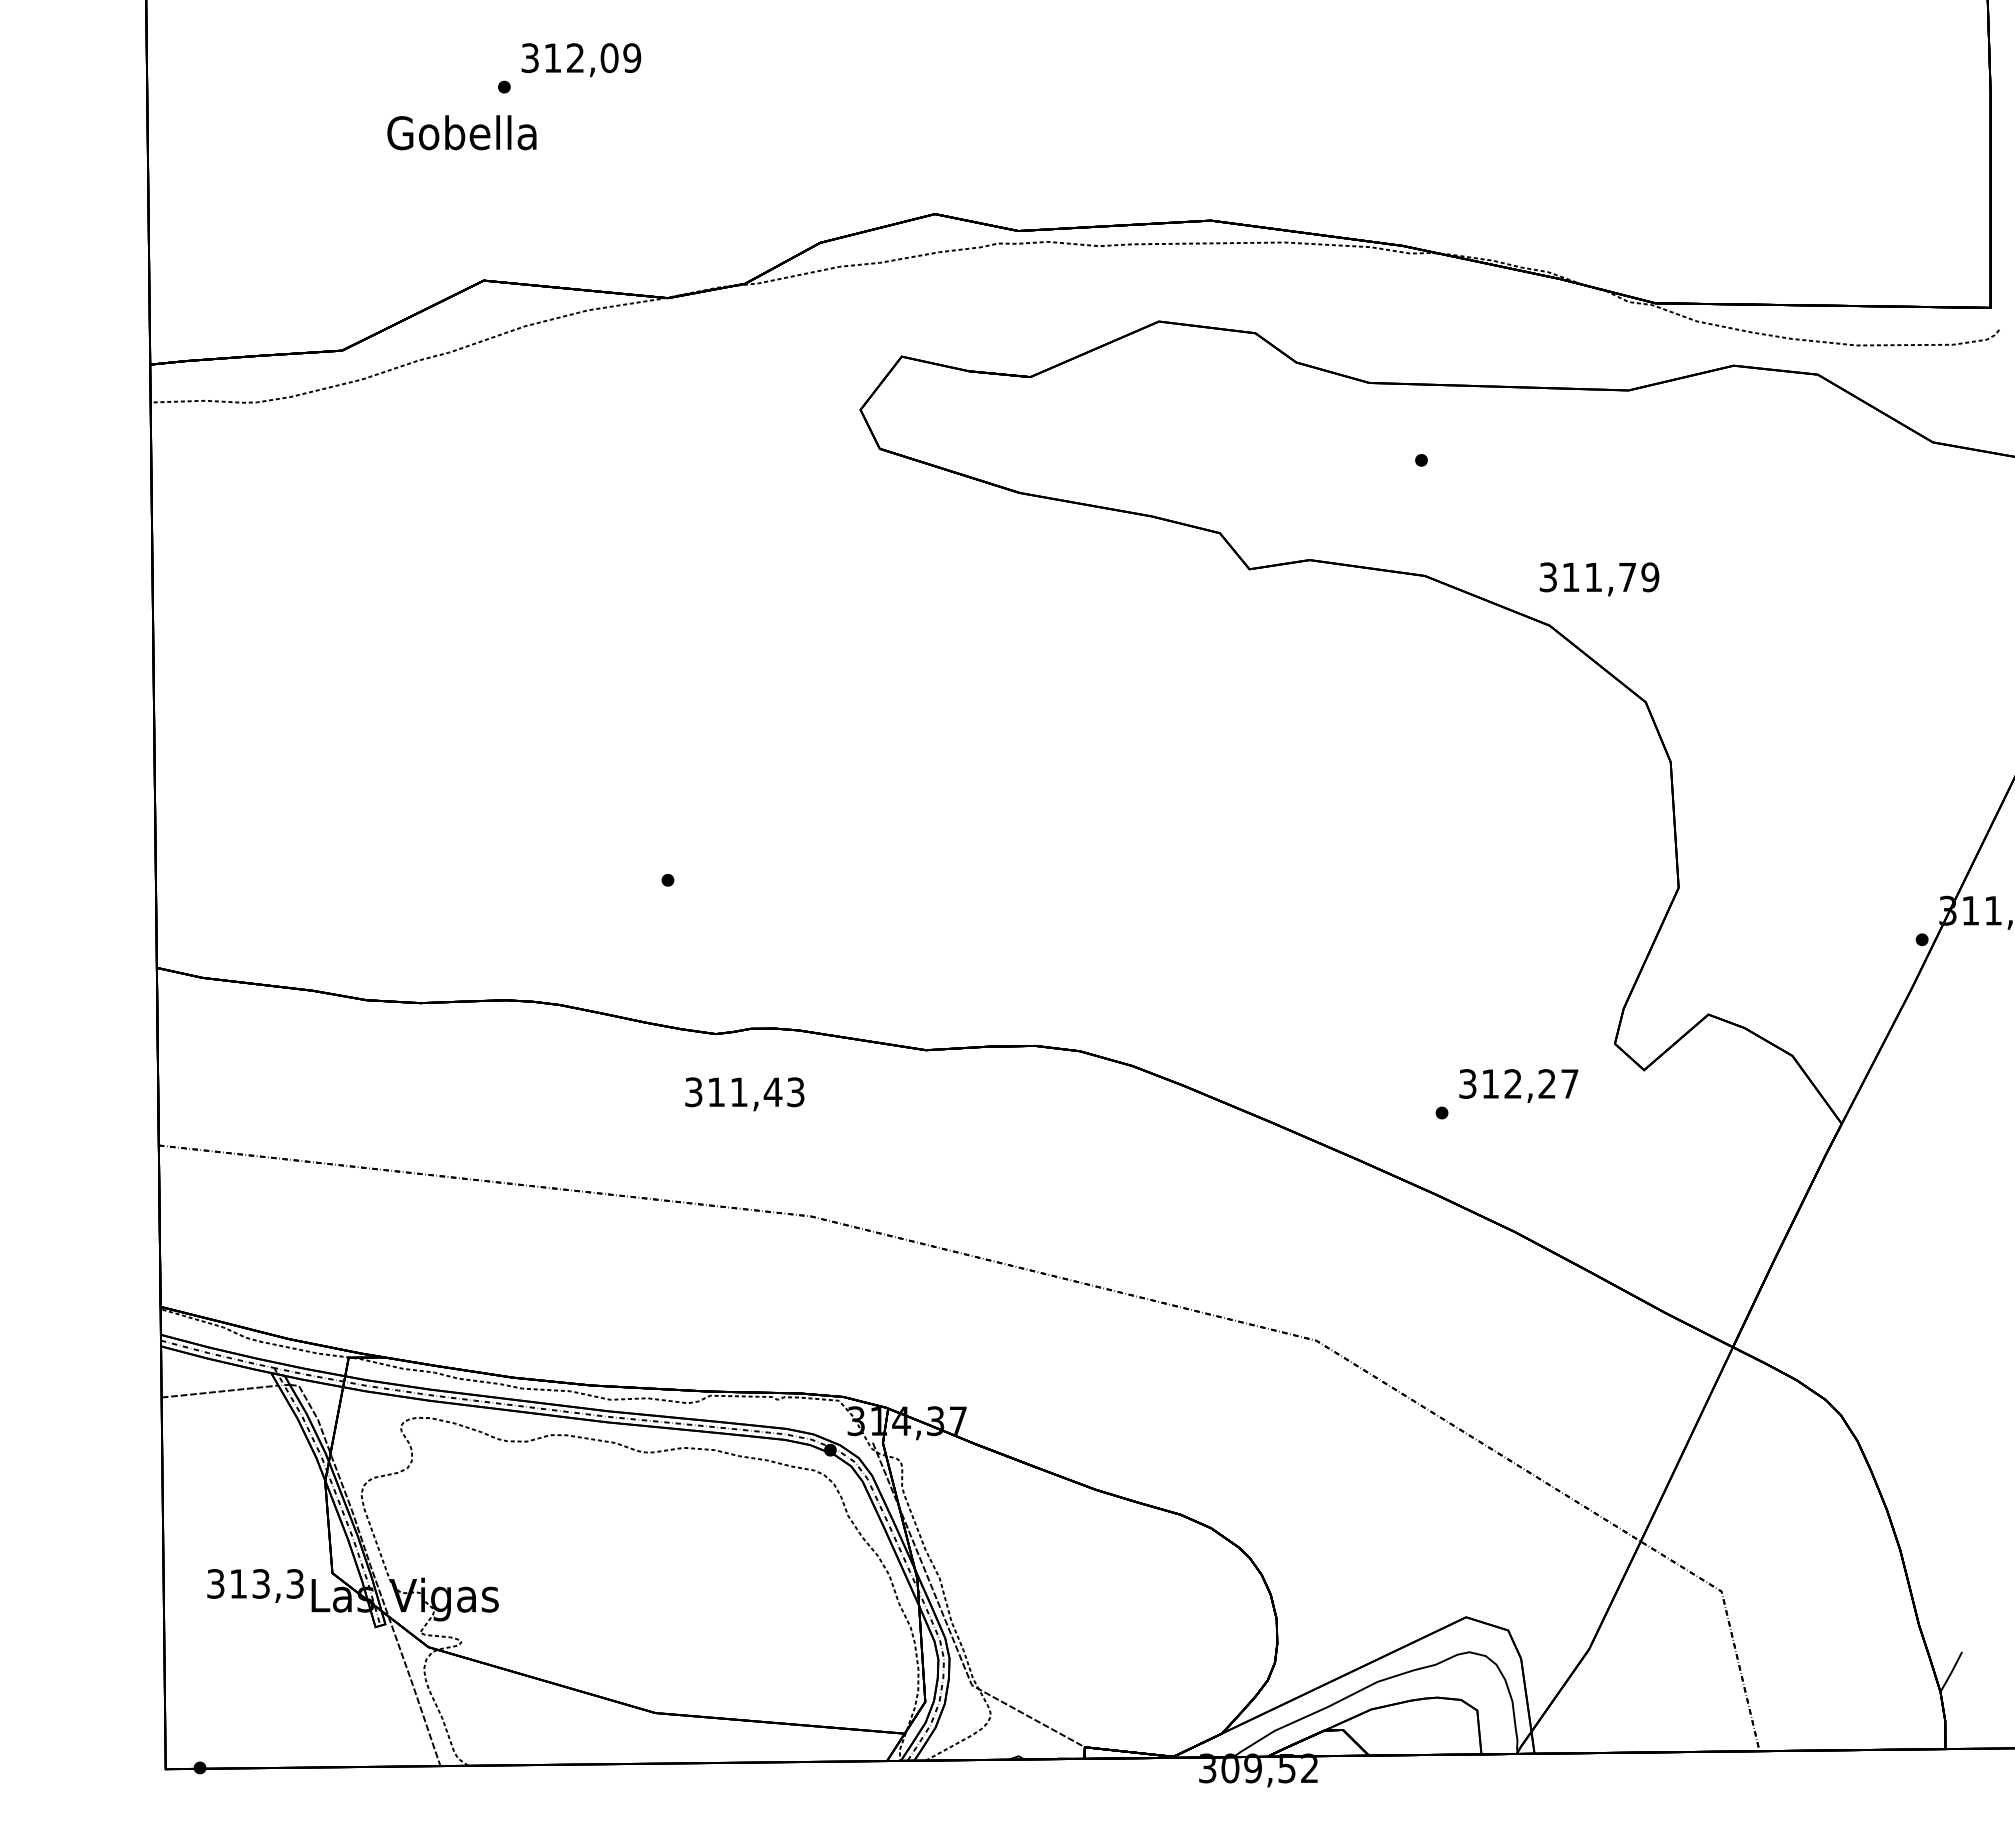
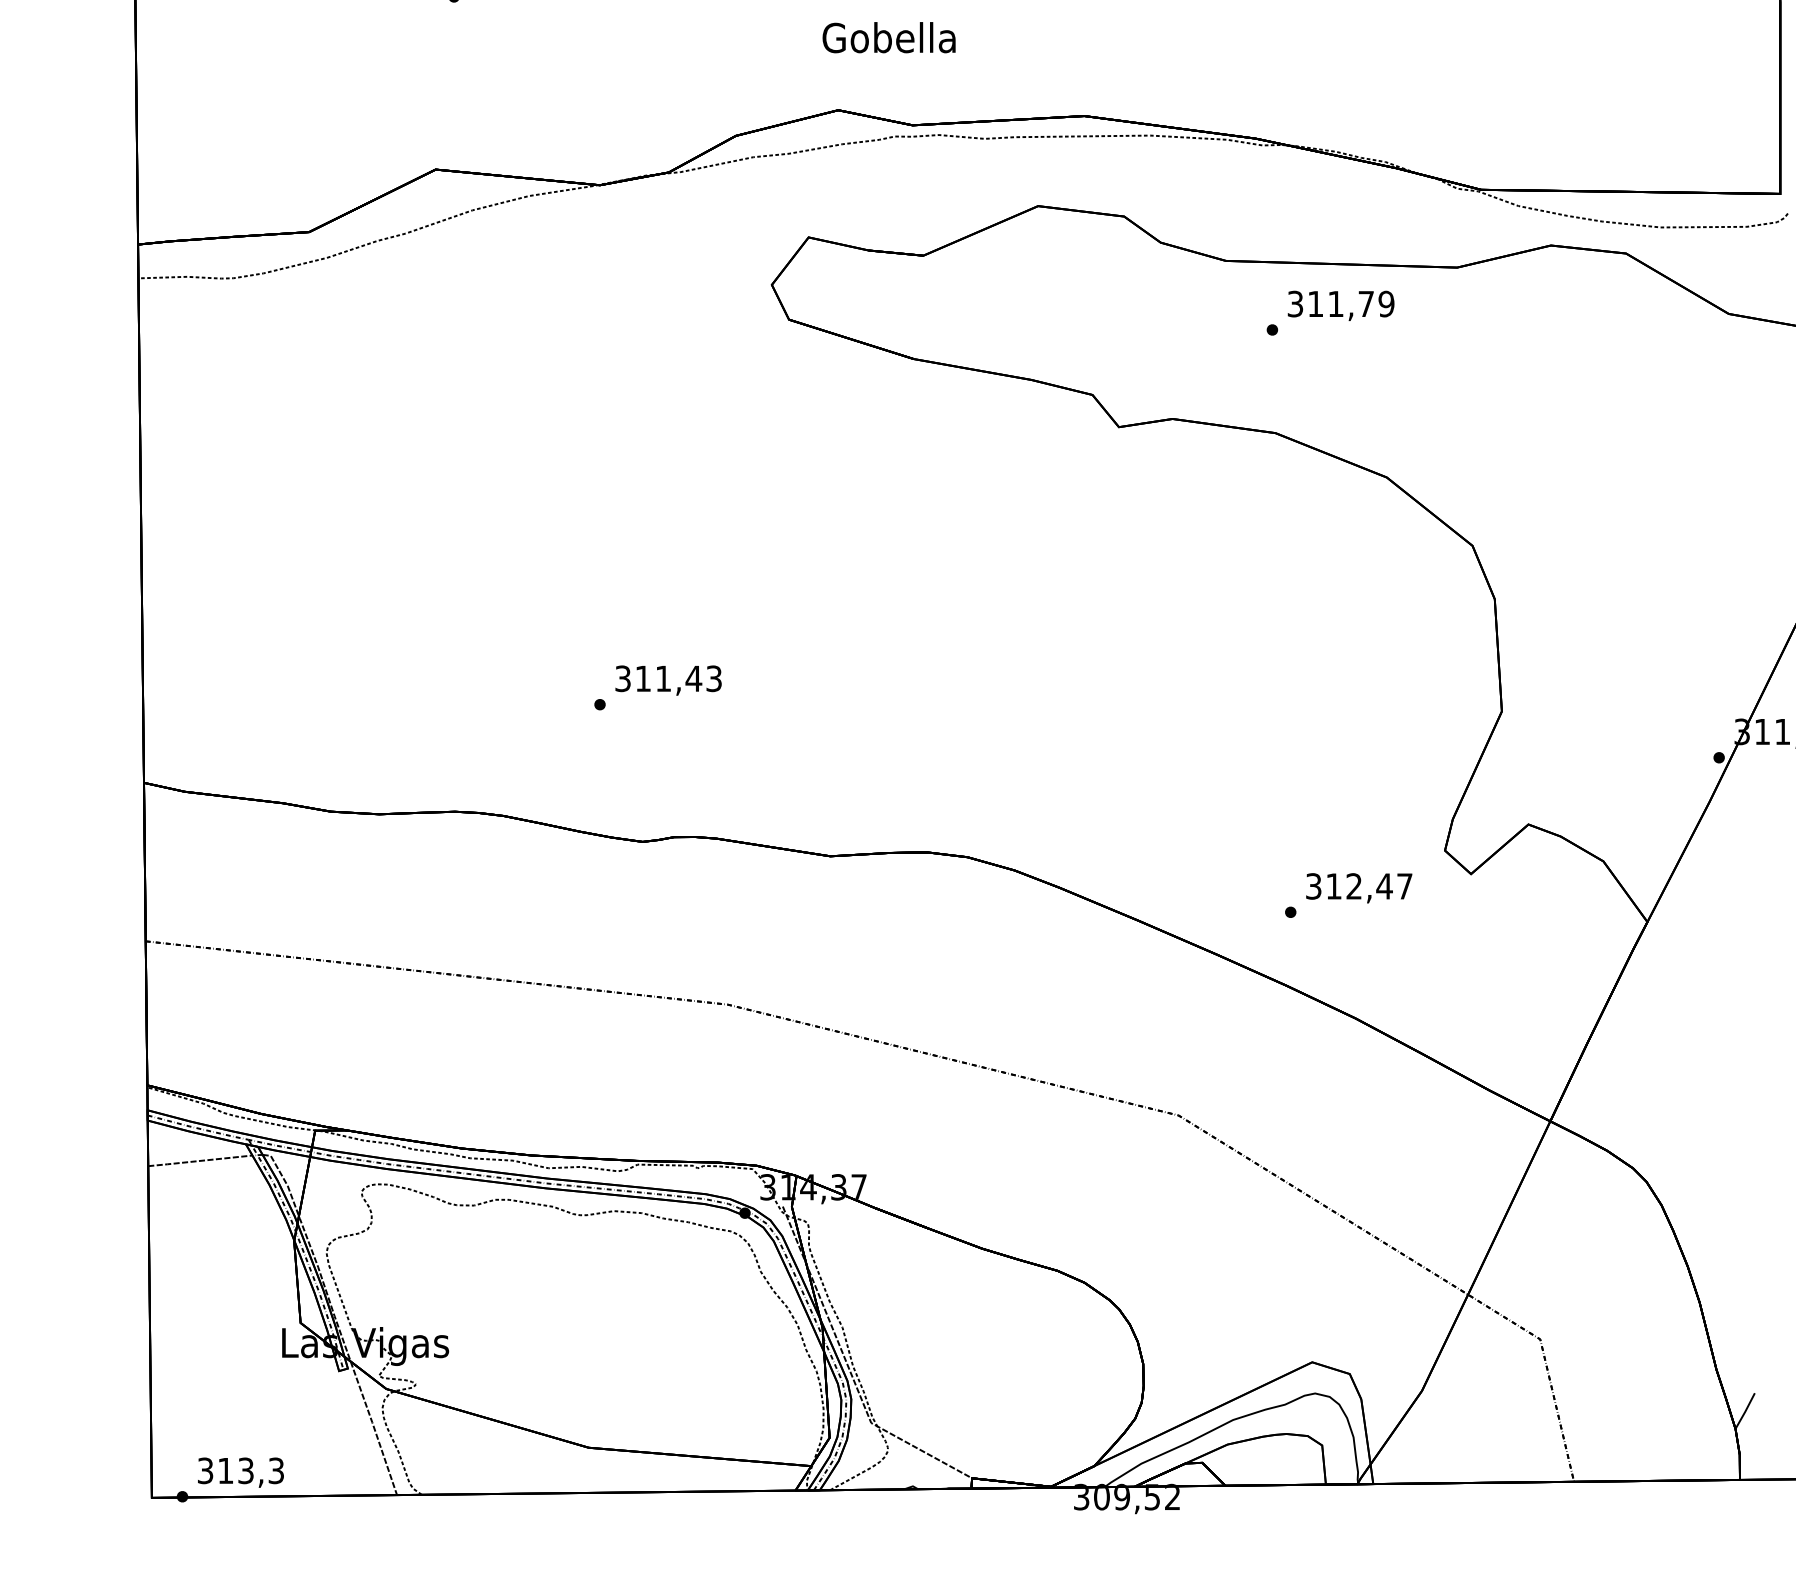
text: (461, 132) -> (888, 37), moved
text: (1599, 579) -> (1341, 306), moved
text: (1546, 1083) -> (1383, 886), 312,27 -> 312,47
text: (744, 1094) -> (668, 680), moved
text: (255, 1585) -> (240, 1472), moved

